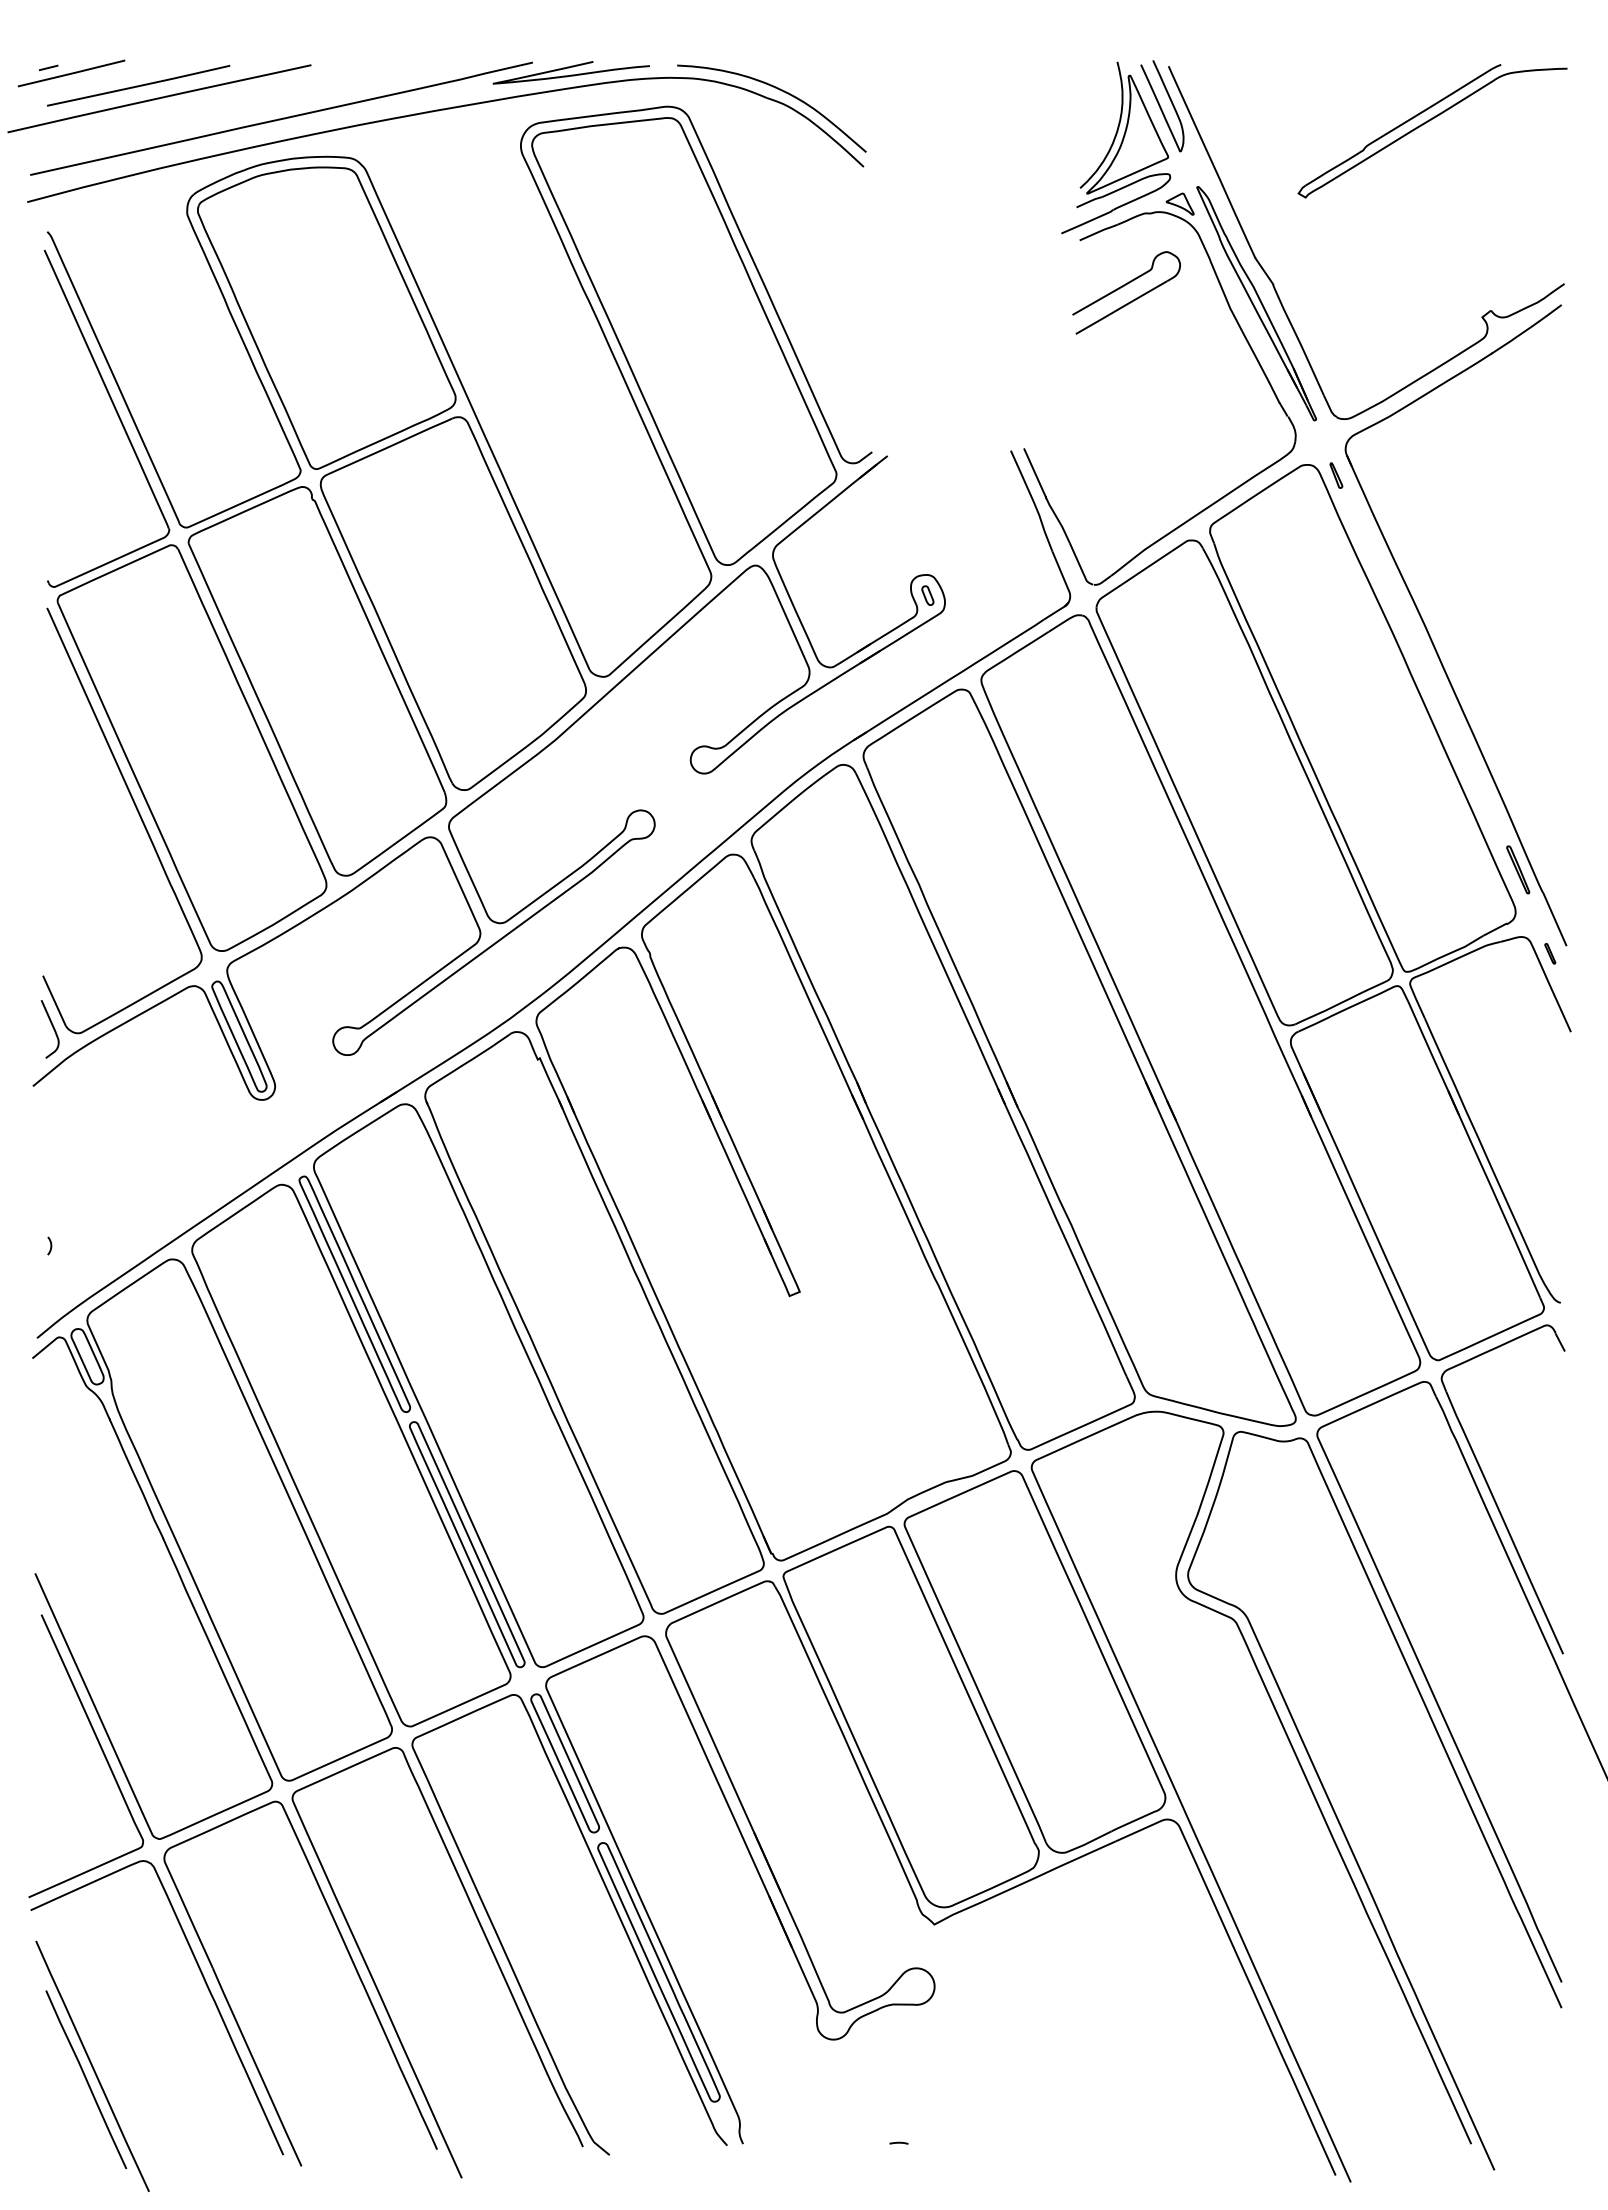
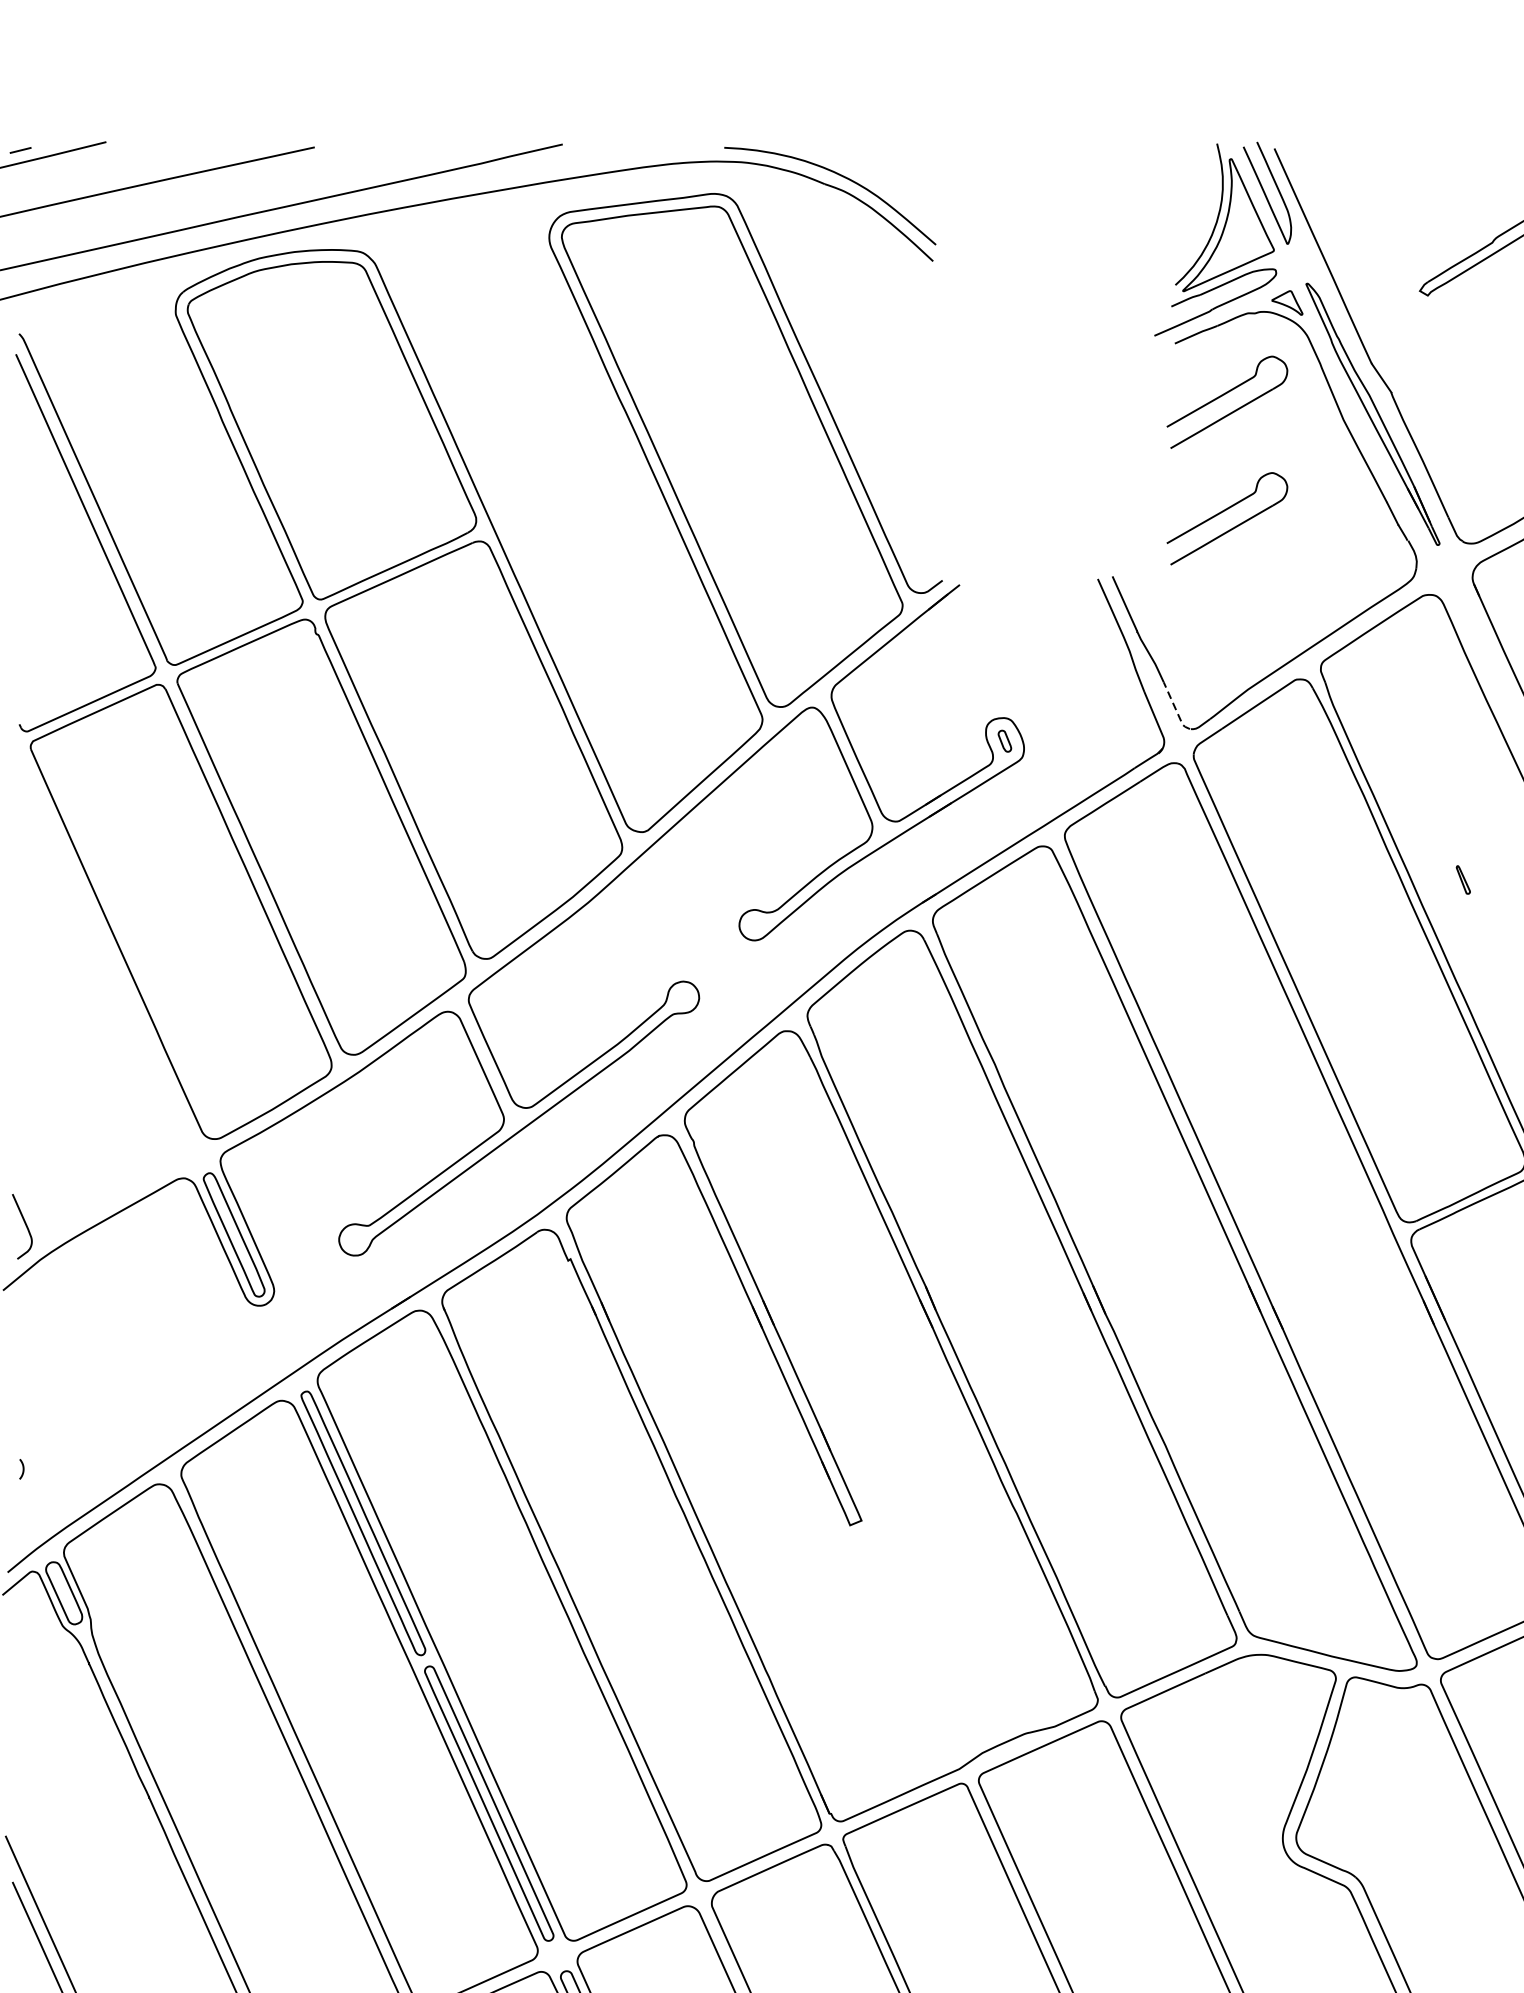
curve: (570, 74) -> (604, 157), removed
line: (138, 85) -> (121, 170), removed
part: (1124, 390) -> (1225, 511), added
part: (1336, 475) -> (1463, 879), moved
line: (1080, 566) -> (1175, 708), solid -> dashed
curve: (137, 812) -> (120, 983), removed

